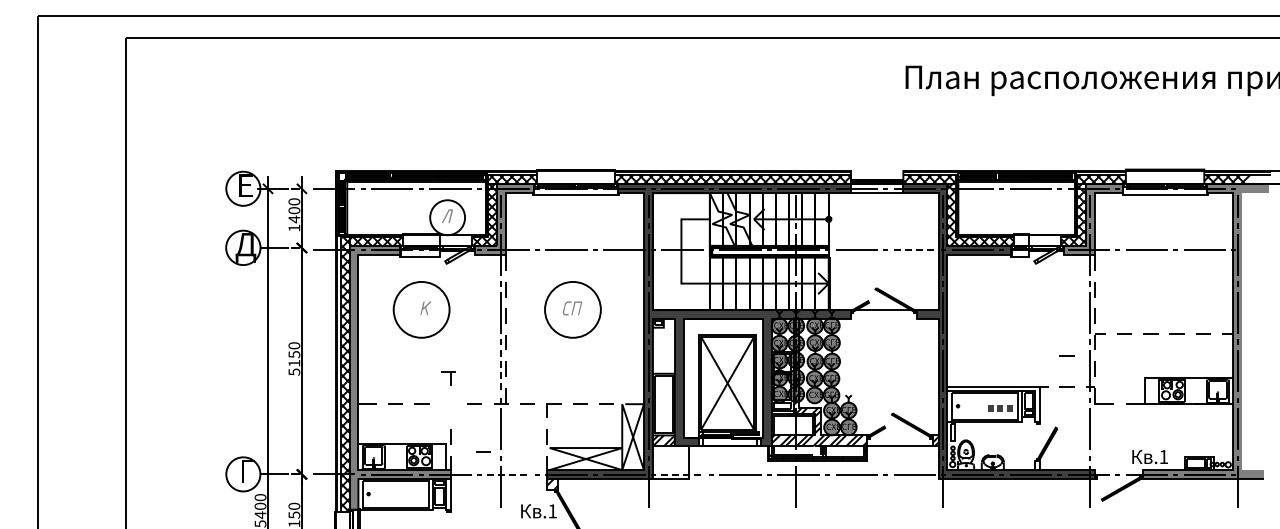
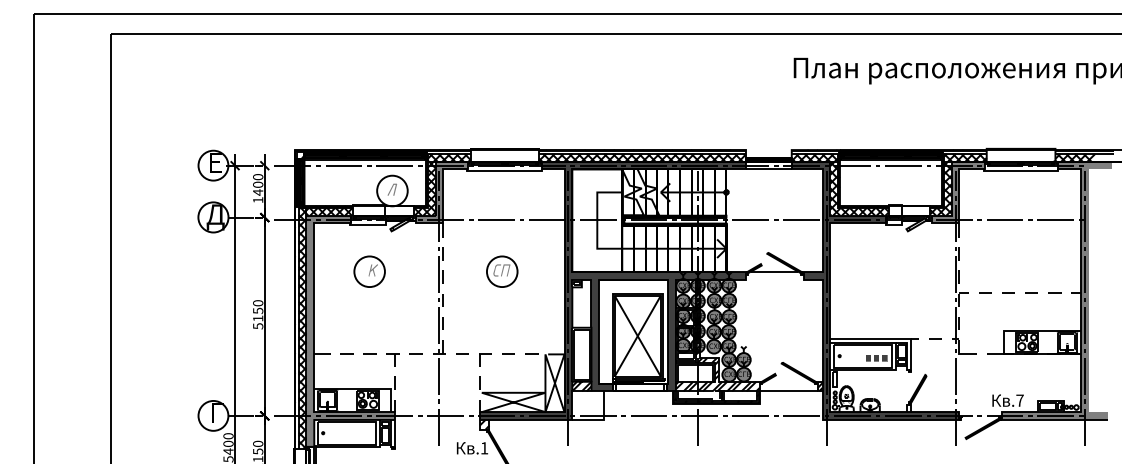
line: (915, 250) -> (802, 219), dashed -> solid
circle: (421, 309) -> (369, 271), size x0.62
circle: (572, 309) -> (501, 271), size x0.62
line: (1066, 355) -> (934, 311), removed
line: (501, 371) -> (439, 325), dashed -> solid
part: (448, 378) -> (393, 359), moved
line: (483, 451) -> (423, 395), removed
text: (1163, 456) -> (1019, 400), .1 -> .7
line: (508, 474) -> (445, 416), dashed -> solid
line: (682, 474) -> (598, 416), dashed -> solid

